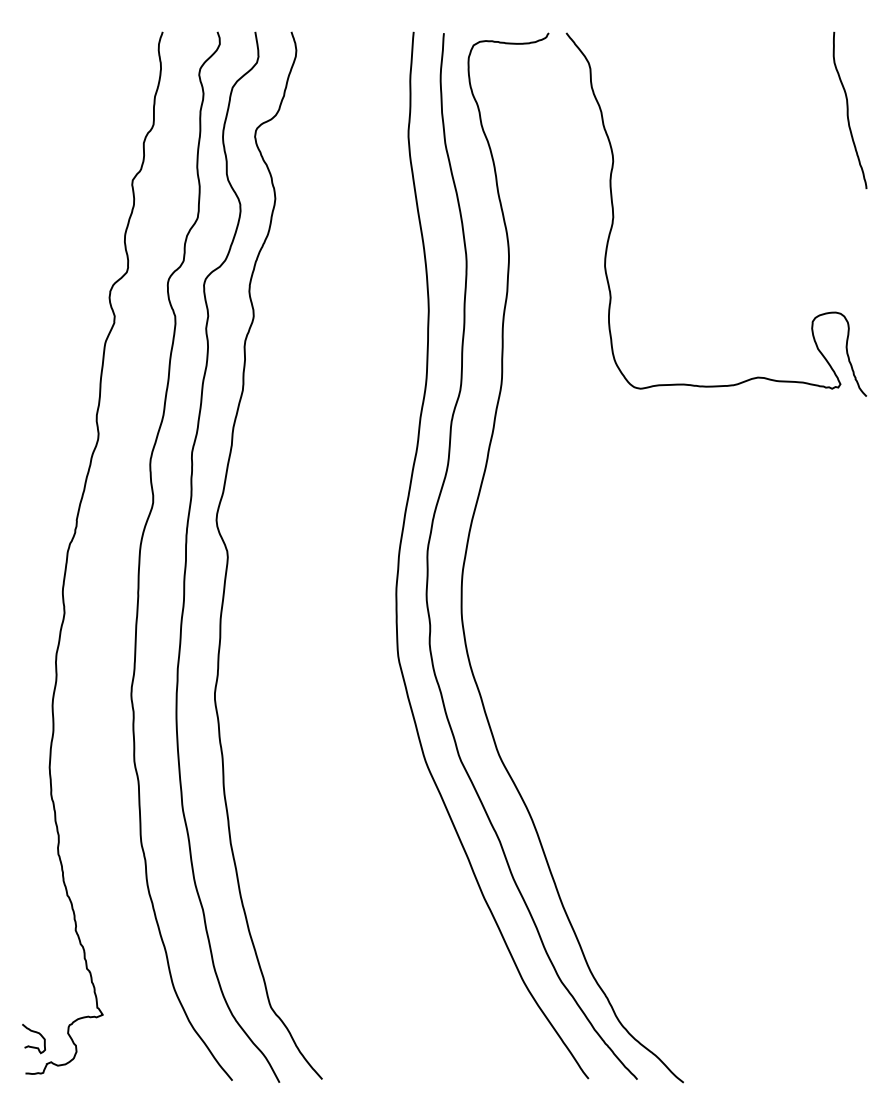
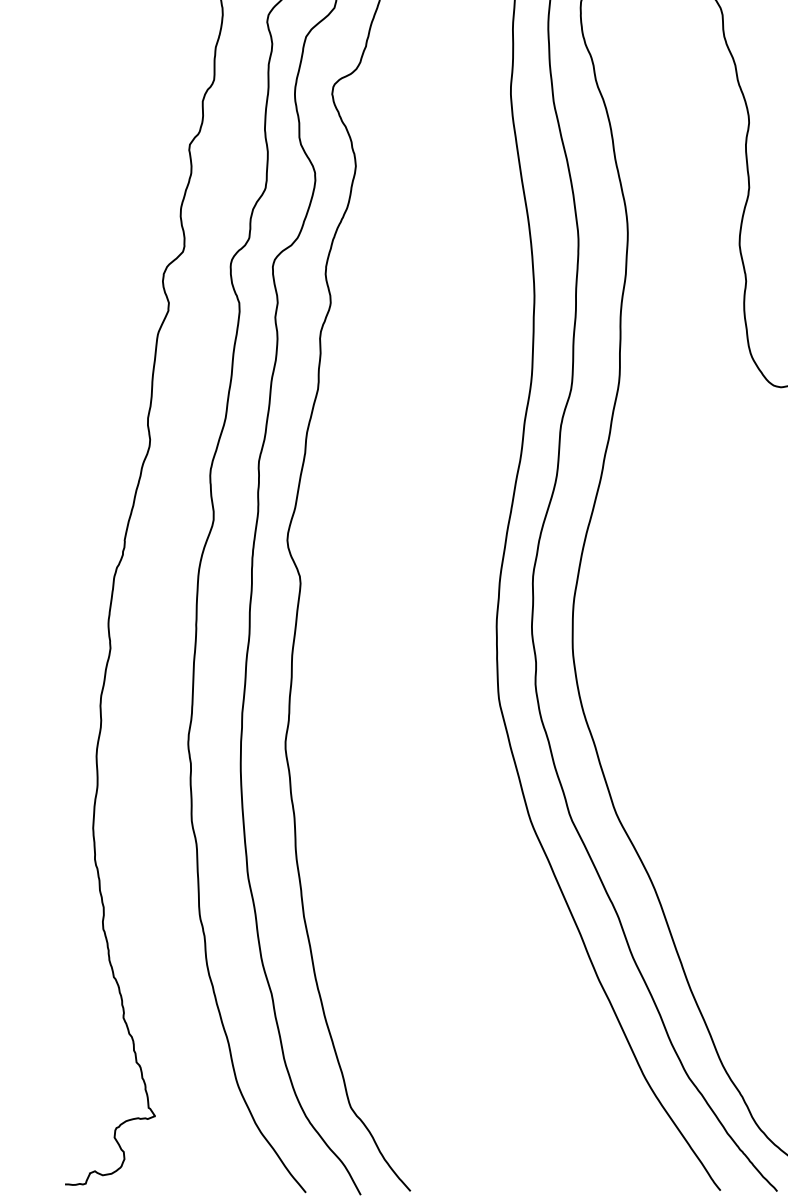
curve: (36, 1033) -> (77, 1137), removed

